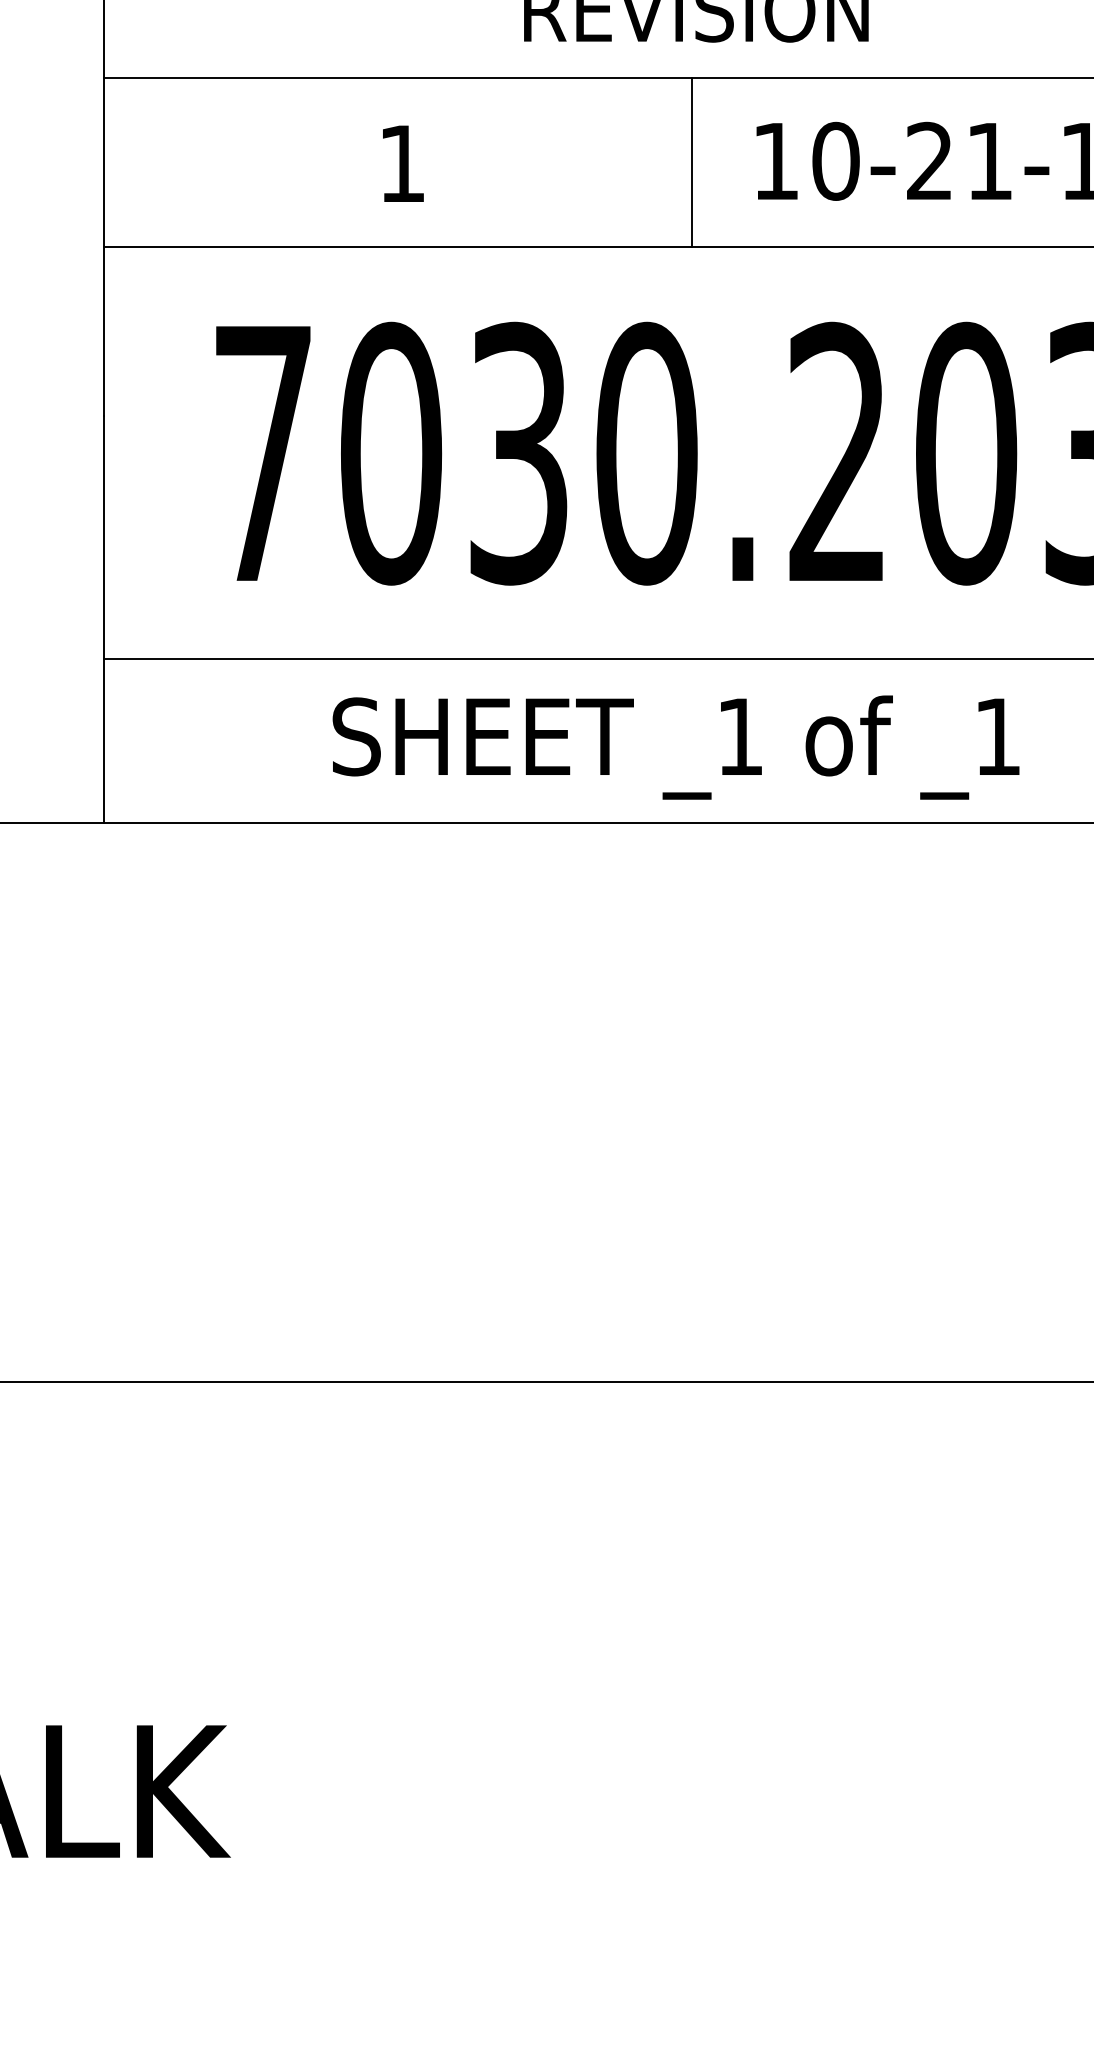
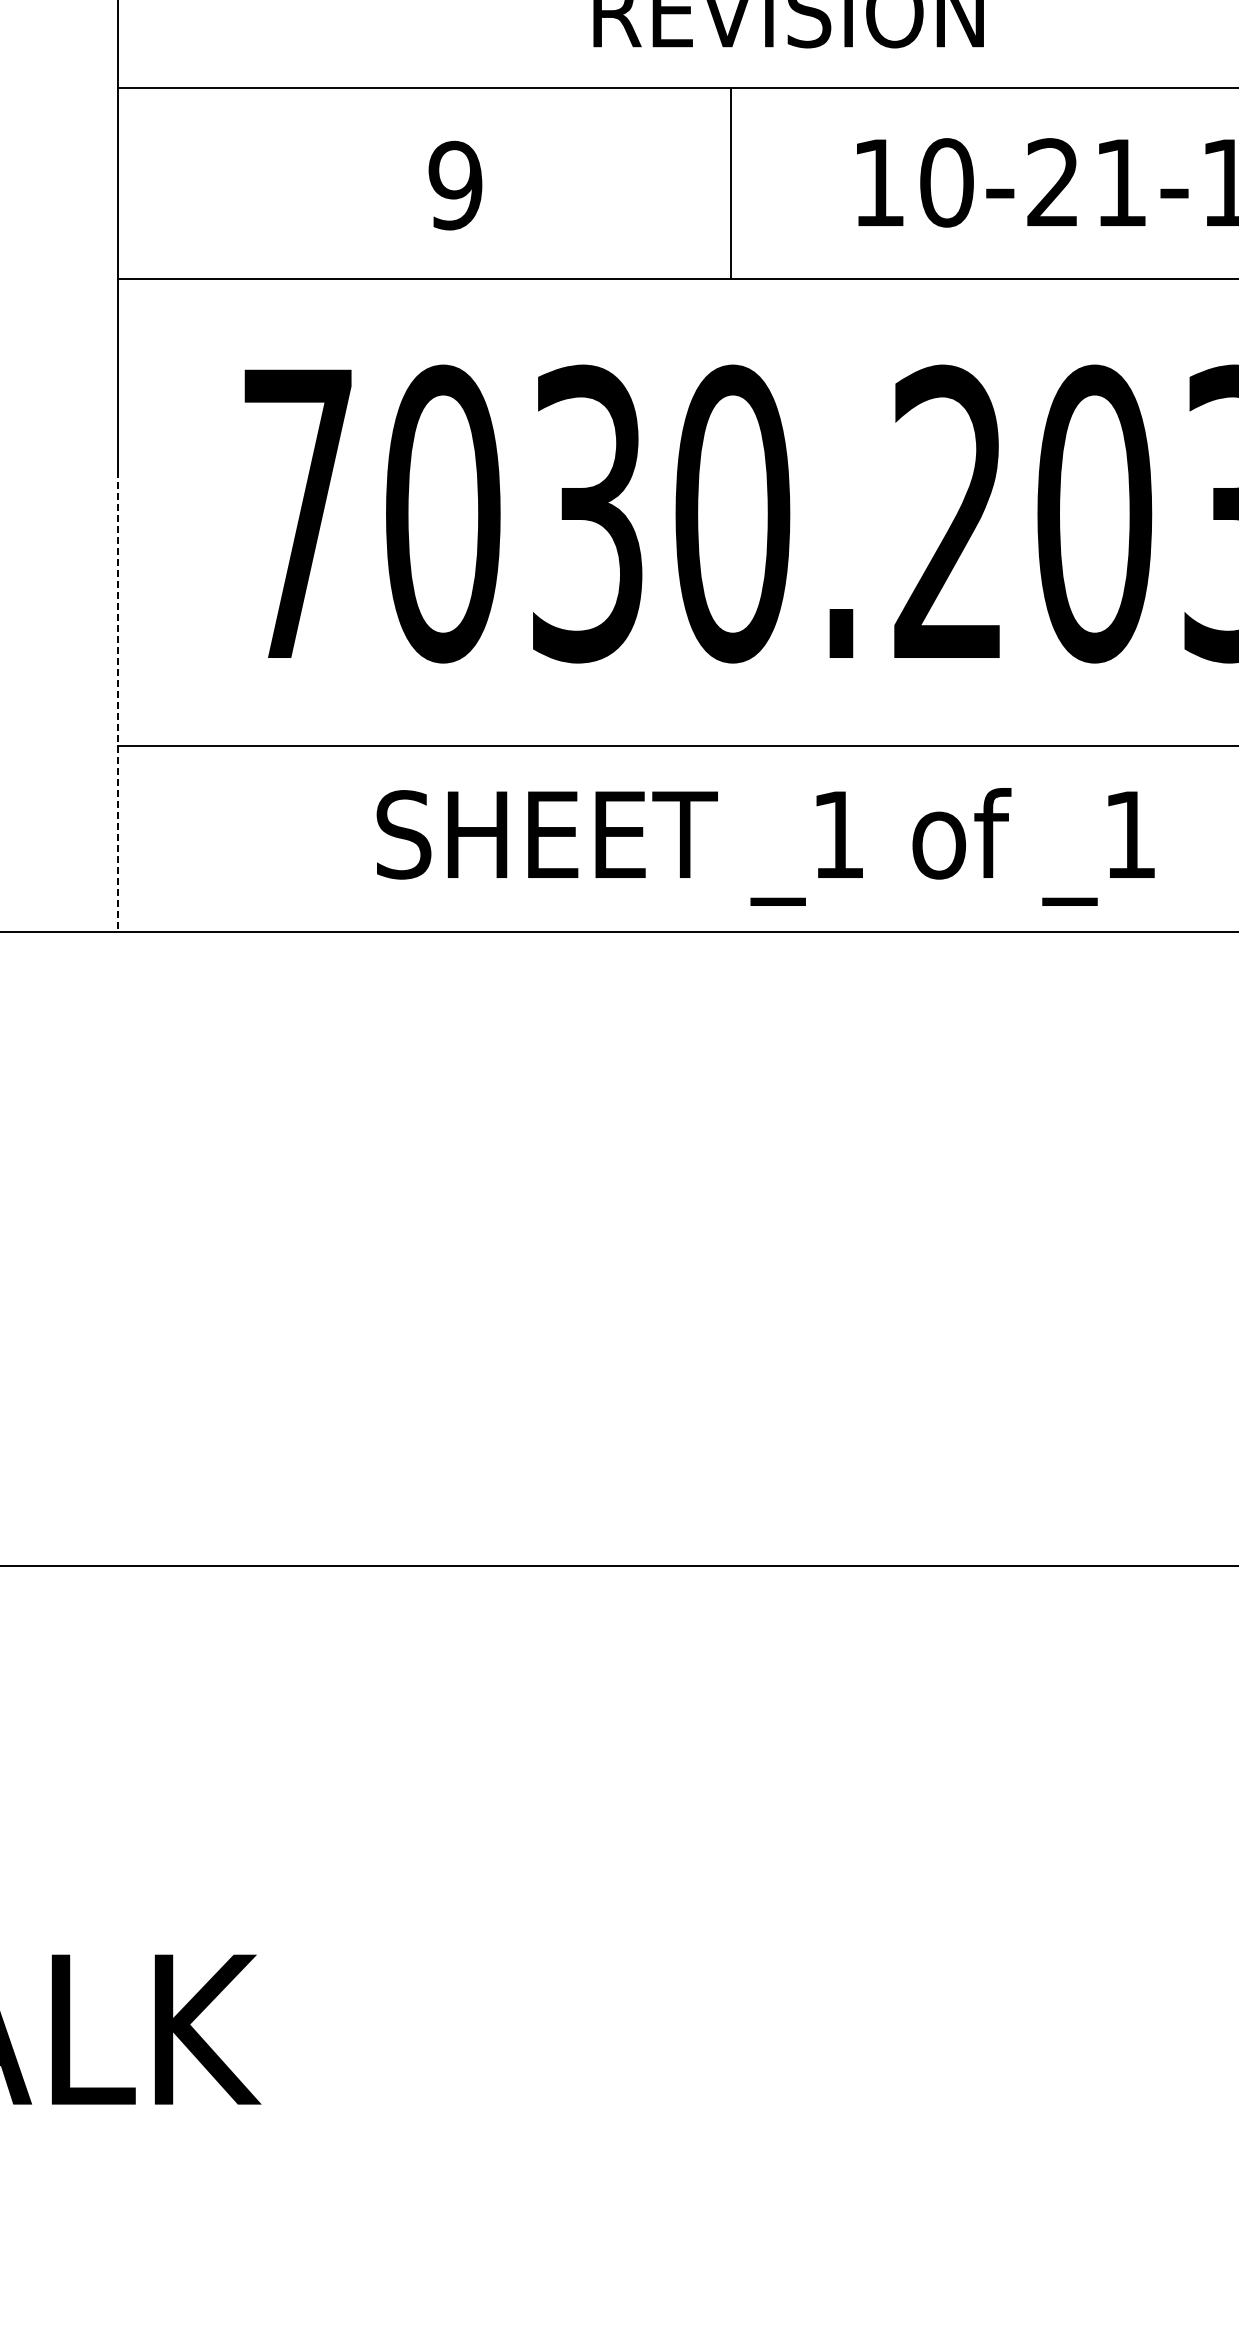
line: (691, 161) -> (731, 183), moved
text: (402, 163) -> (455, 185), 1 -> 9
line: (103, 619) -> (117, 701), solid -> dashed

